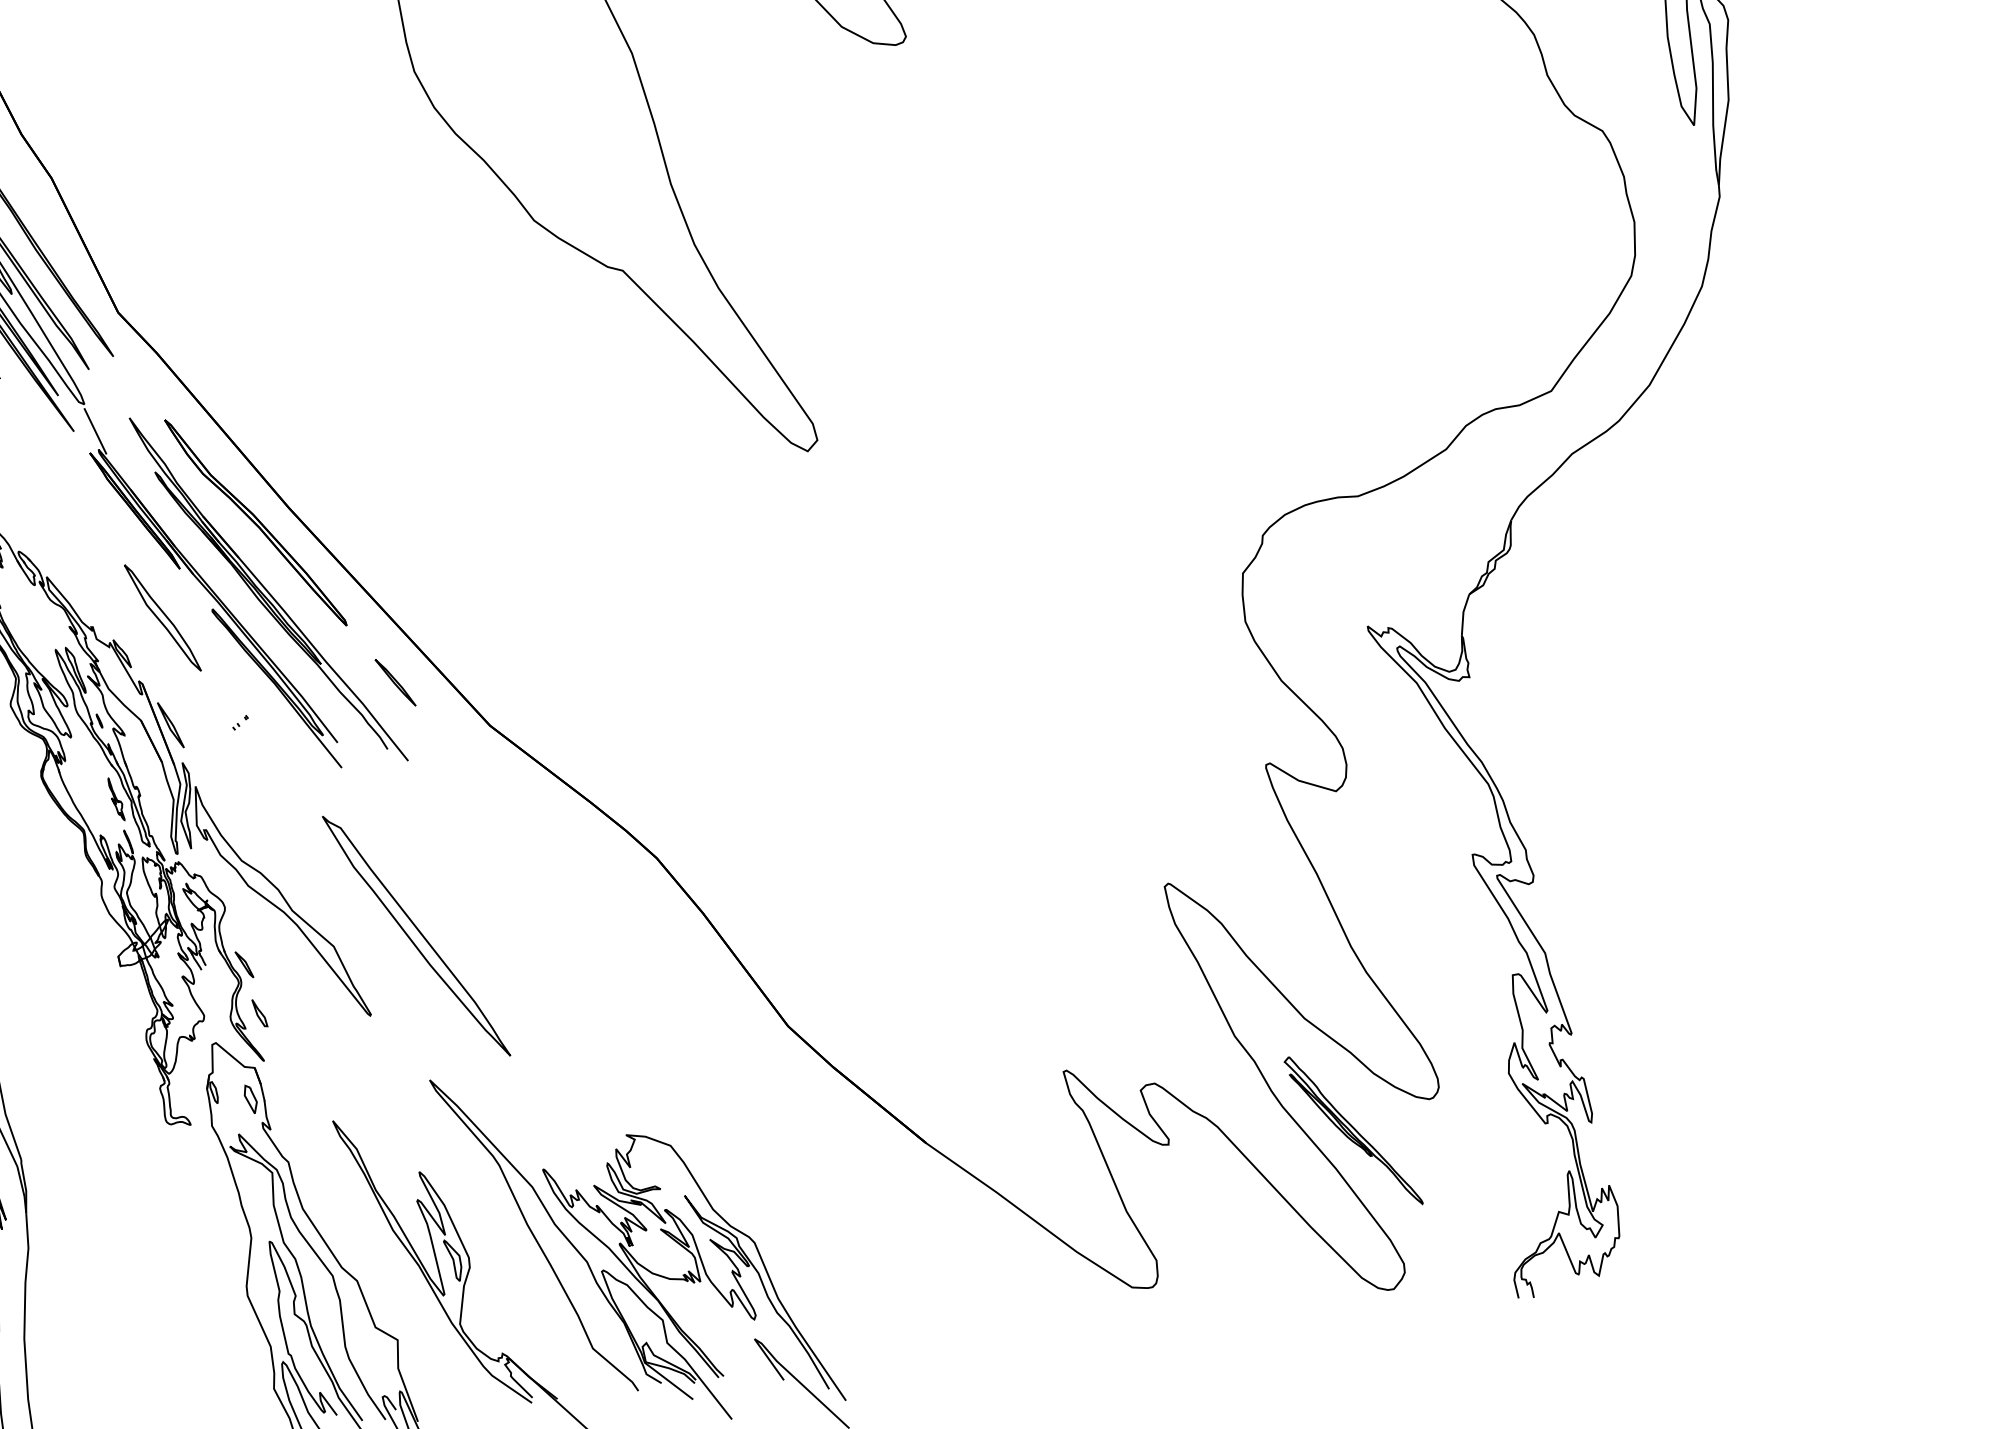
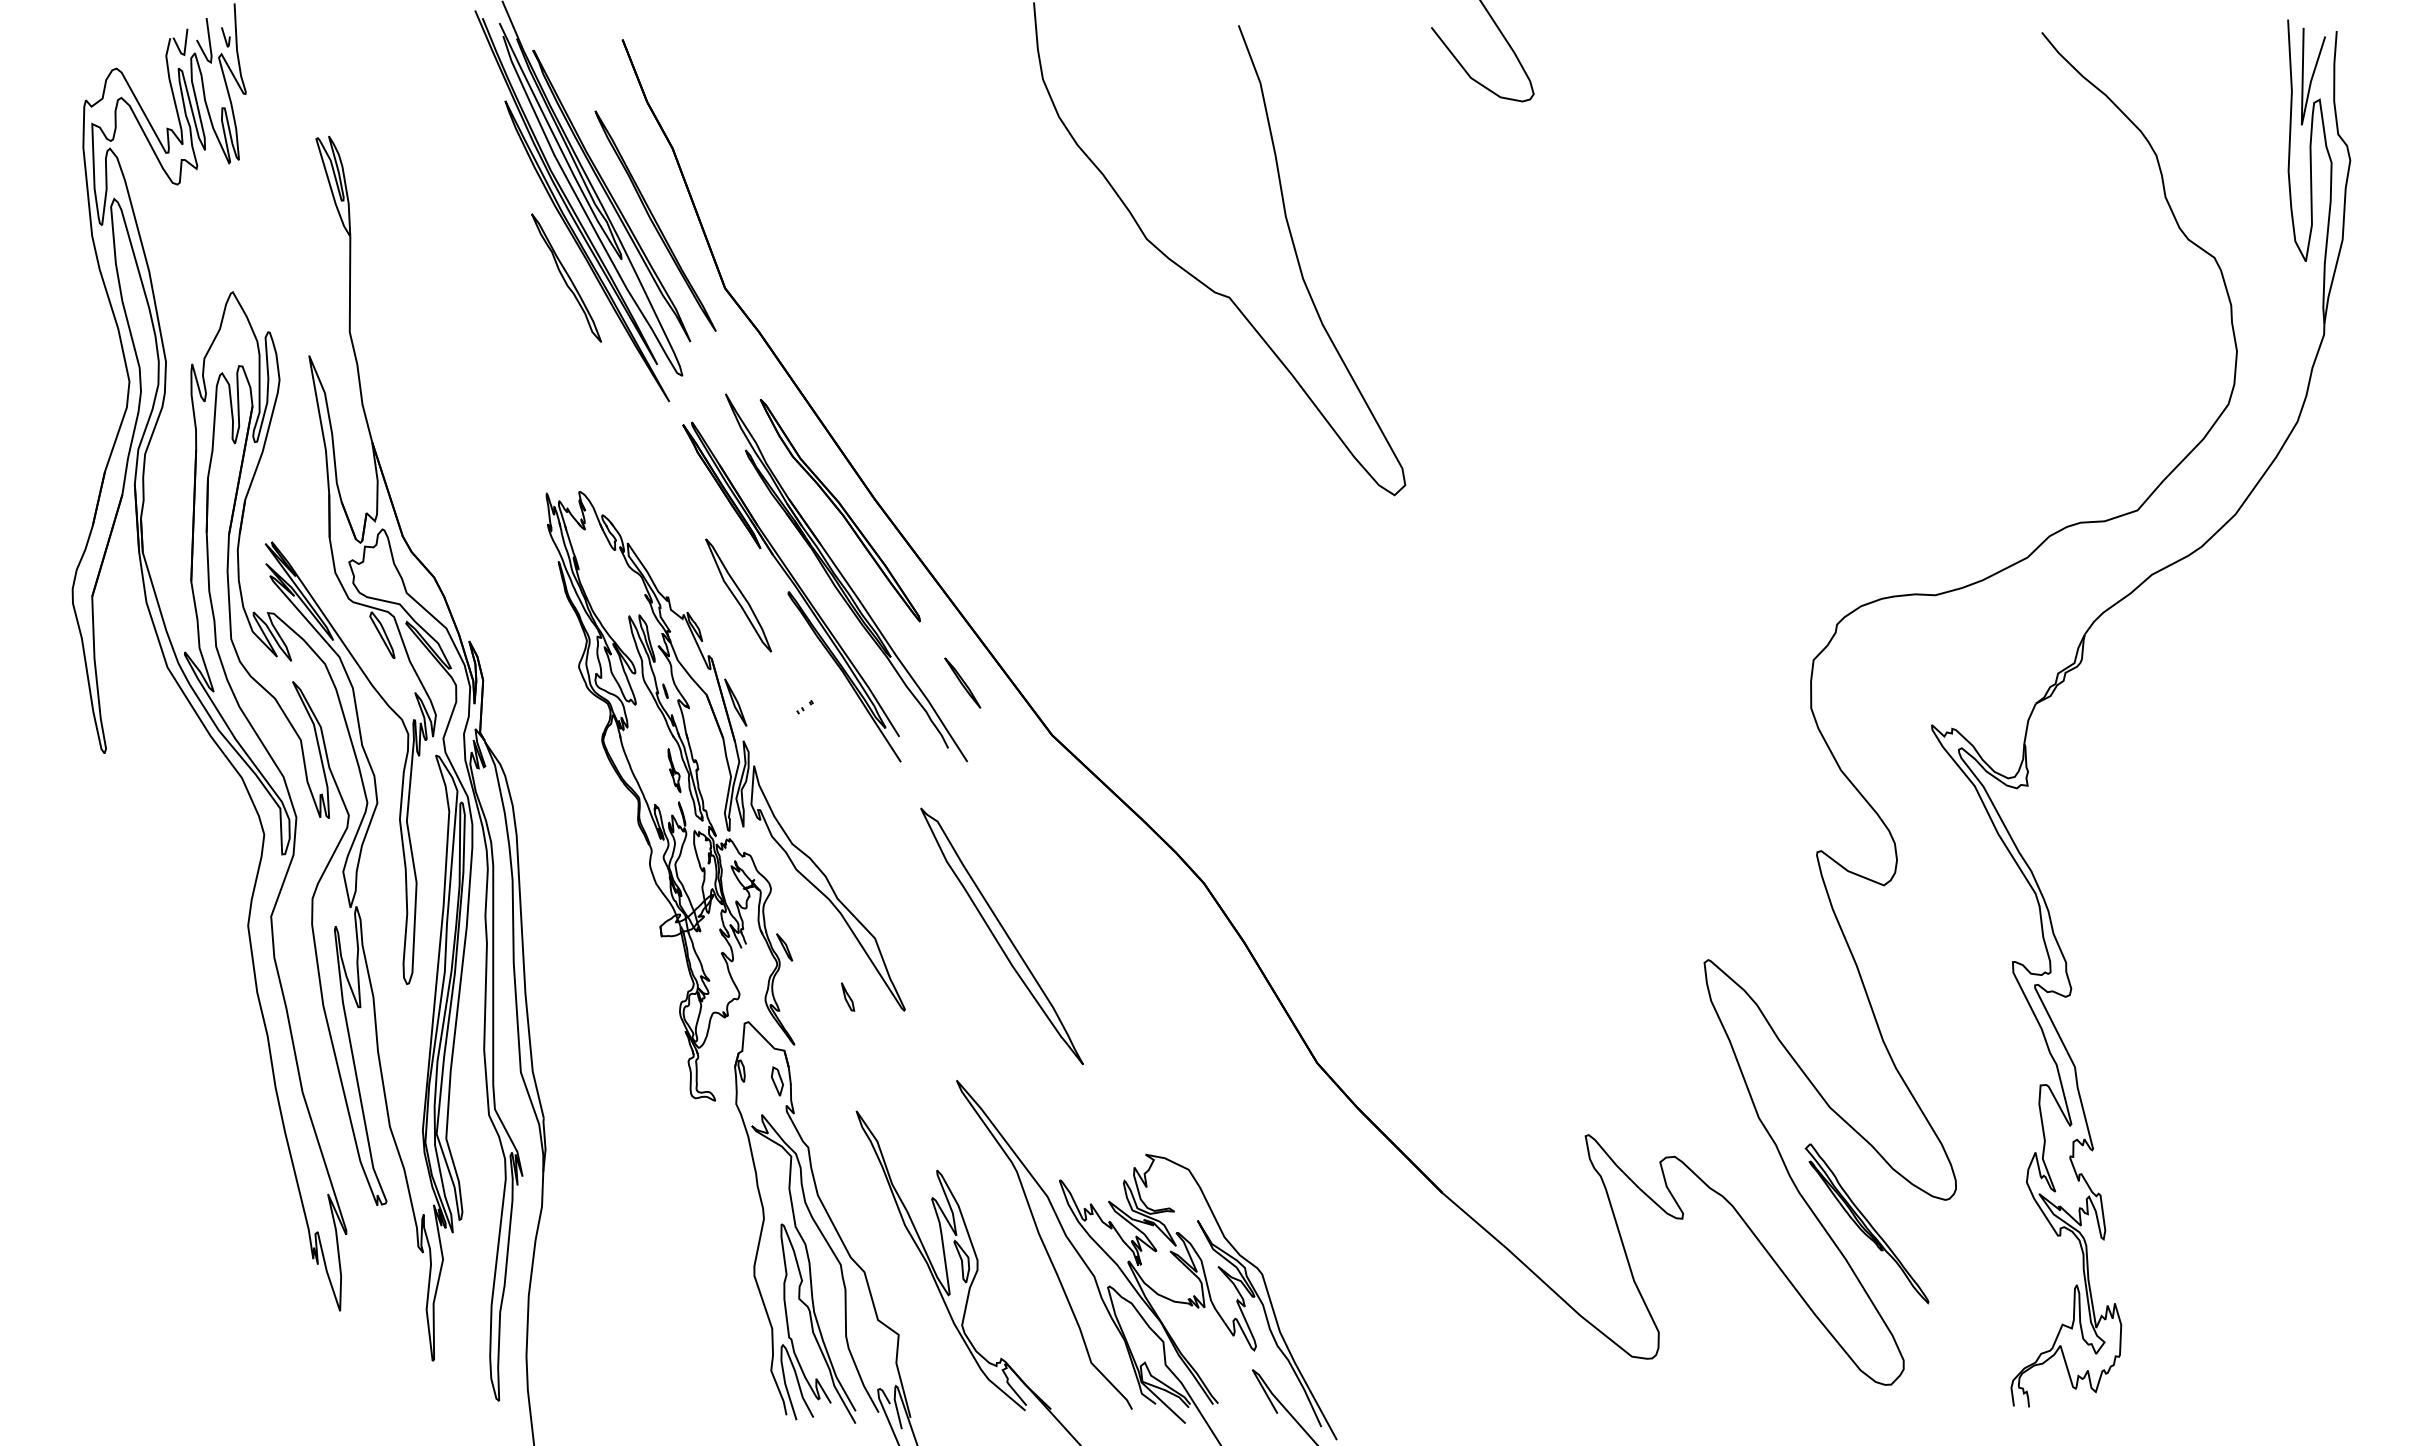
line: (95, 431) -> (690, 403), removed
part: (415, 935) -> (1001, 935), moved
part: (260, 1012) -> (848, 996), moved

